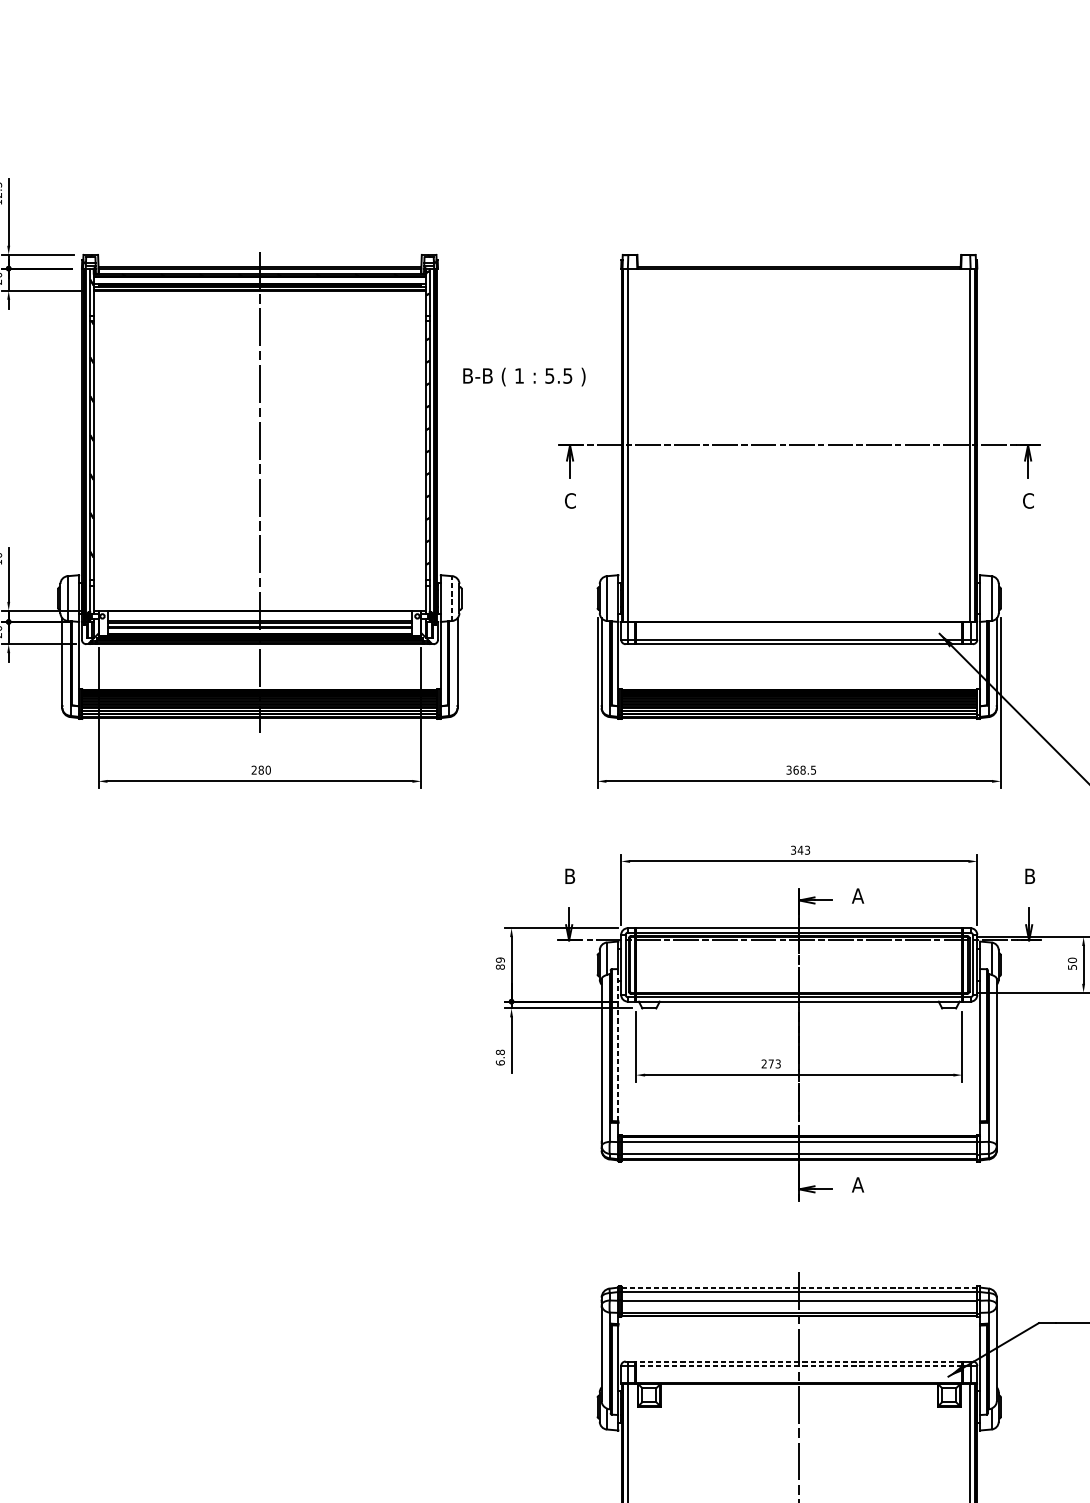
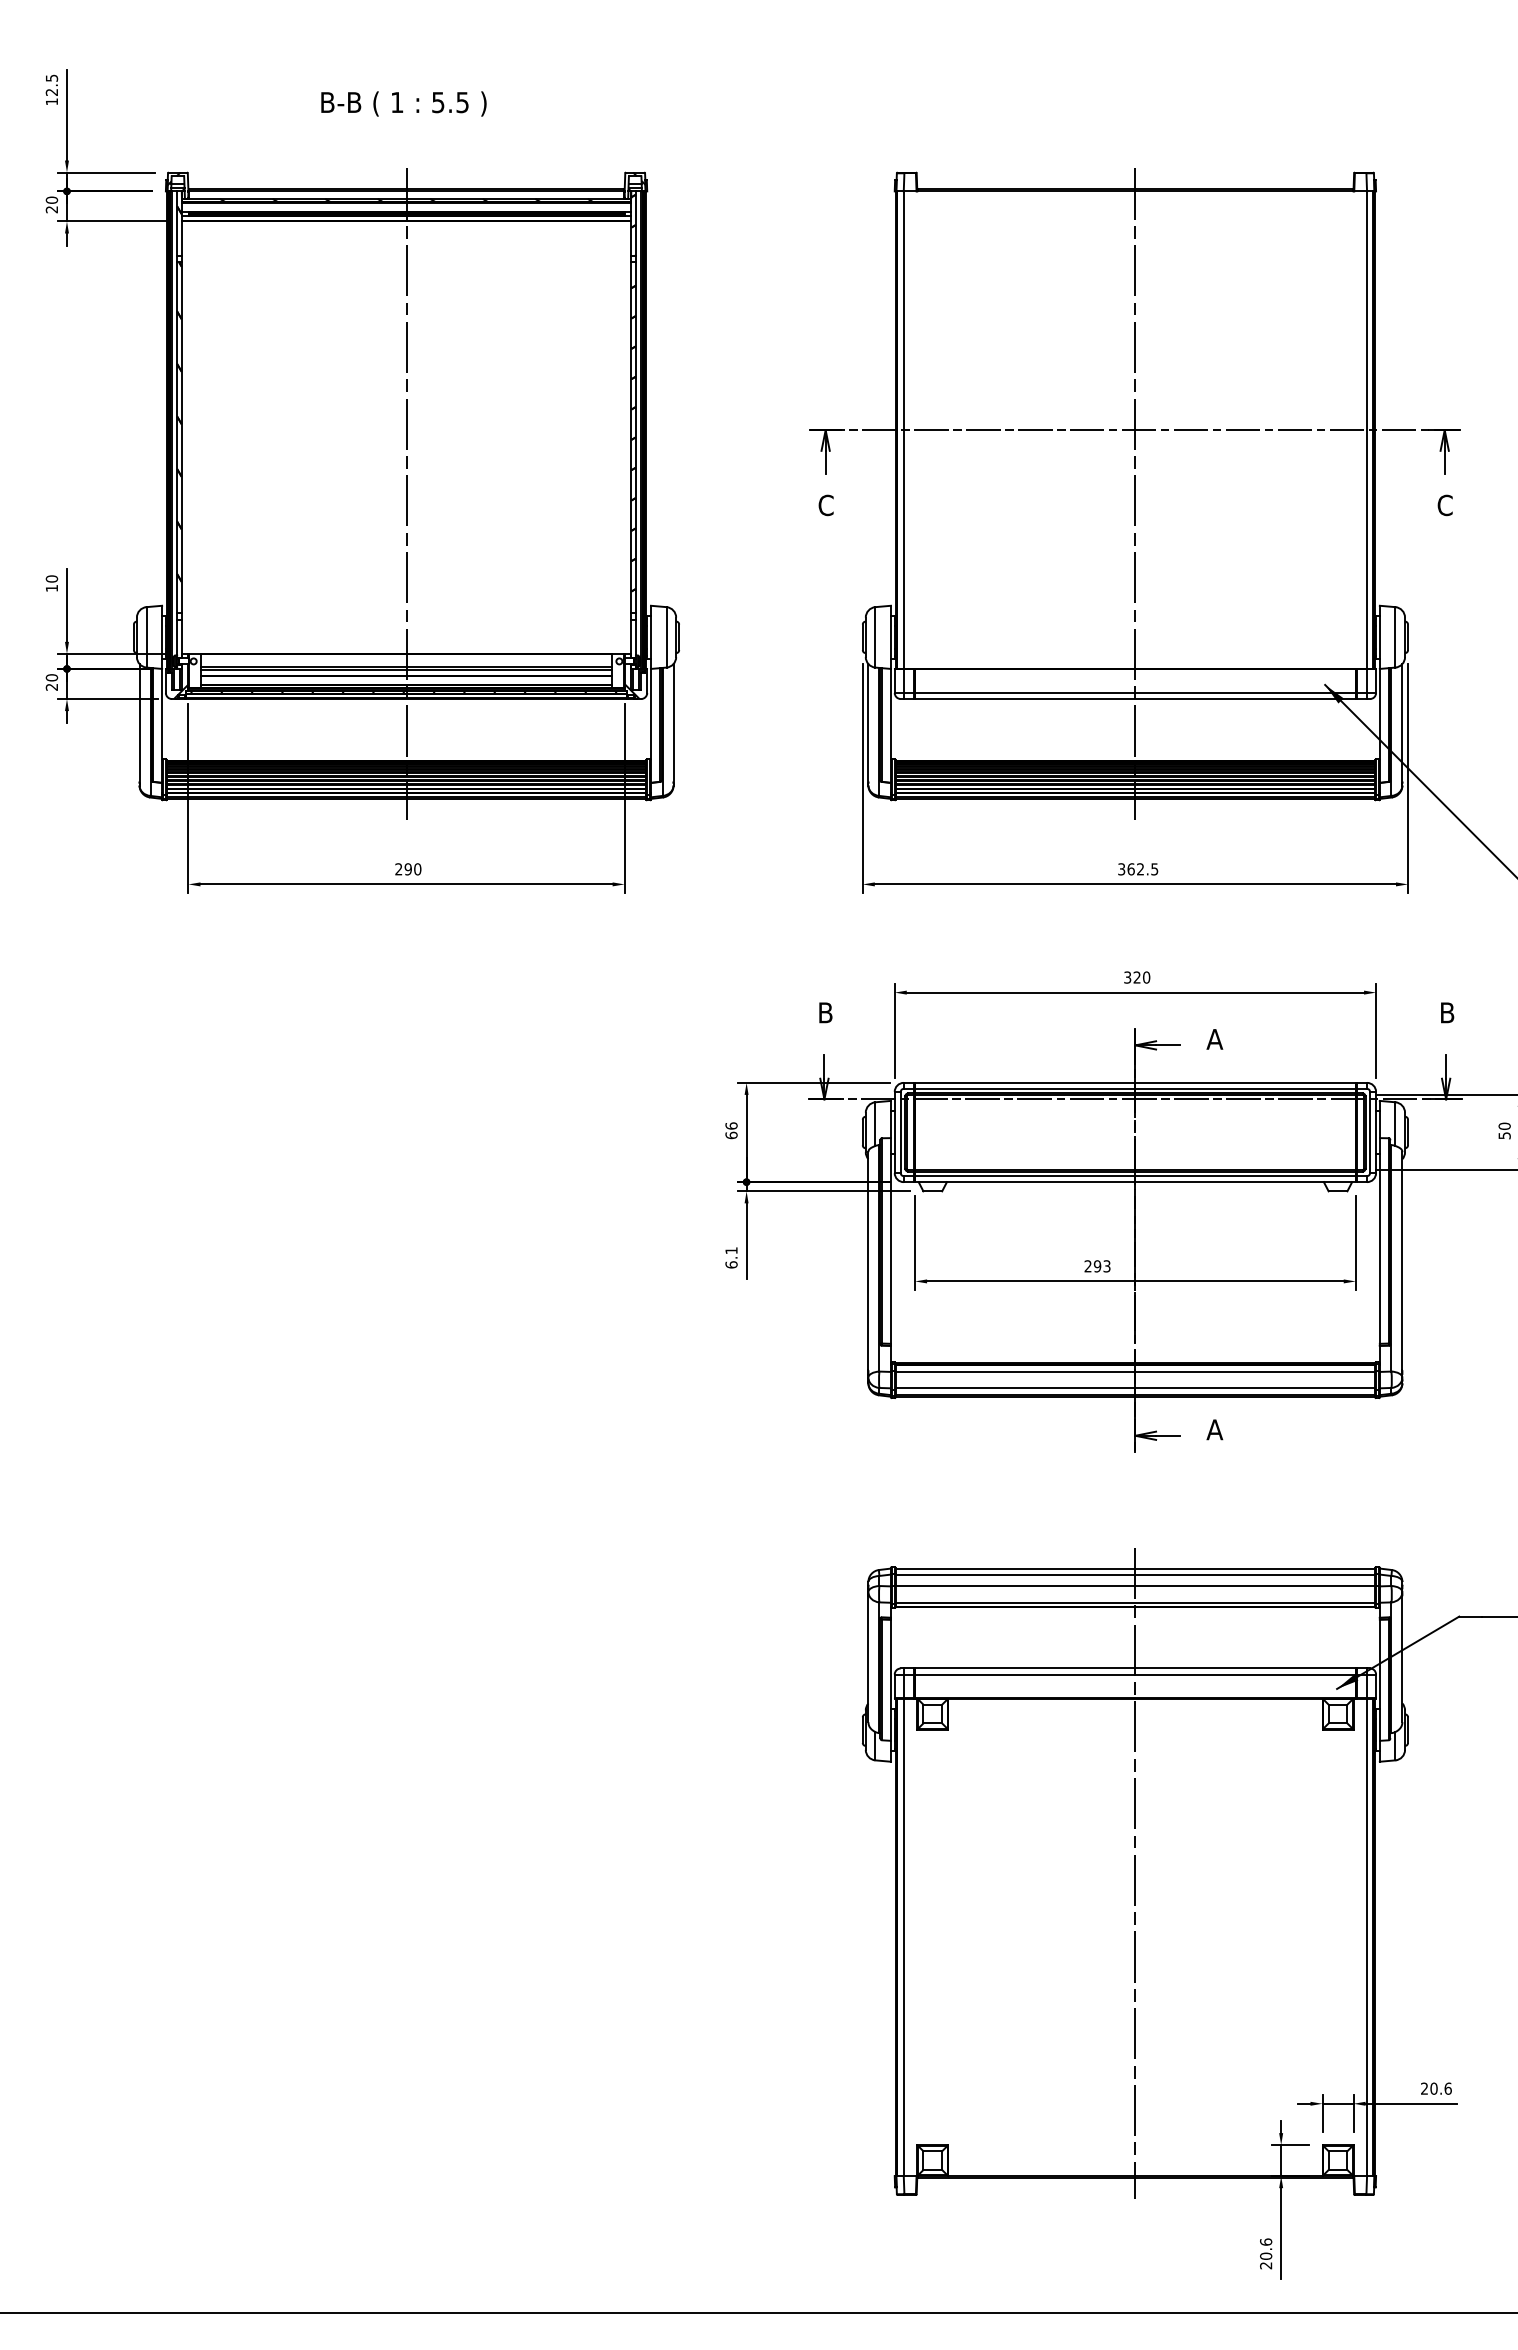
text: (524, 376) -> (403, 103), moved
line: (799, 492) -> (1135, 493), added
line: (452, 597) -> (666, 636), dashed -> solid
text: (260, 770) -> (407, 869), 280 -> 290
text: (803, 770) -> (1140, 869), 368.5 -> 362.5
text: (803, 850) -> (1141, 977), 343 -> 320
text: (500, 963) -> (731, 1130), 89 -> 66
line: (618, 1044) -> (890, 1240), dashed -> solid
text: (500, 1052) -> (731, 1250), 6.8 -> 6.1
text: (771, 1064) -> (1097, 1266), 273 -> 293
line: (799, 1287) -> (1135, 1568), dashed -> solid
line: (798, 1361) -> (1134, 1668), dashed -> solid
line: (798, 1365) -> (1134, 1674), dashed -> solid

